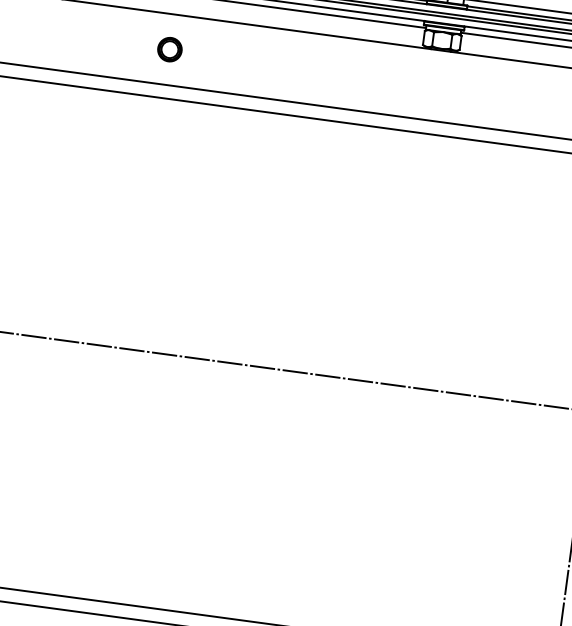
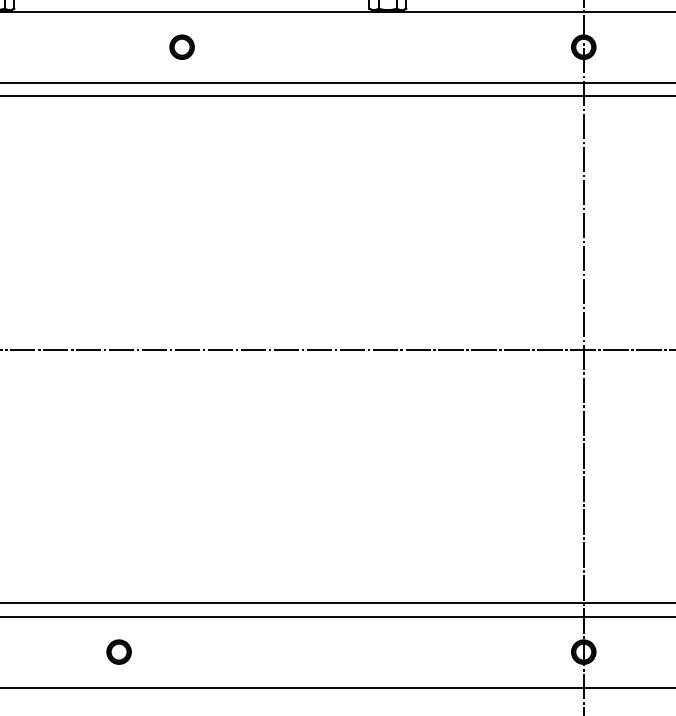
part: (169, 48) -> (181, 46), moved

